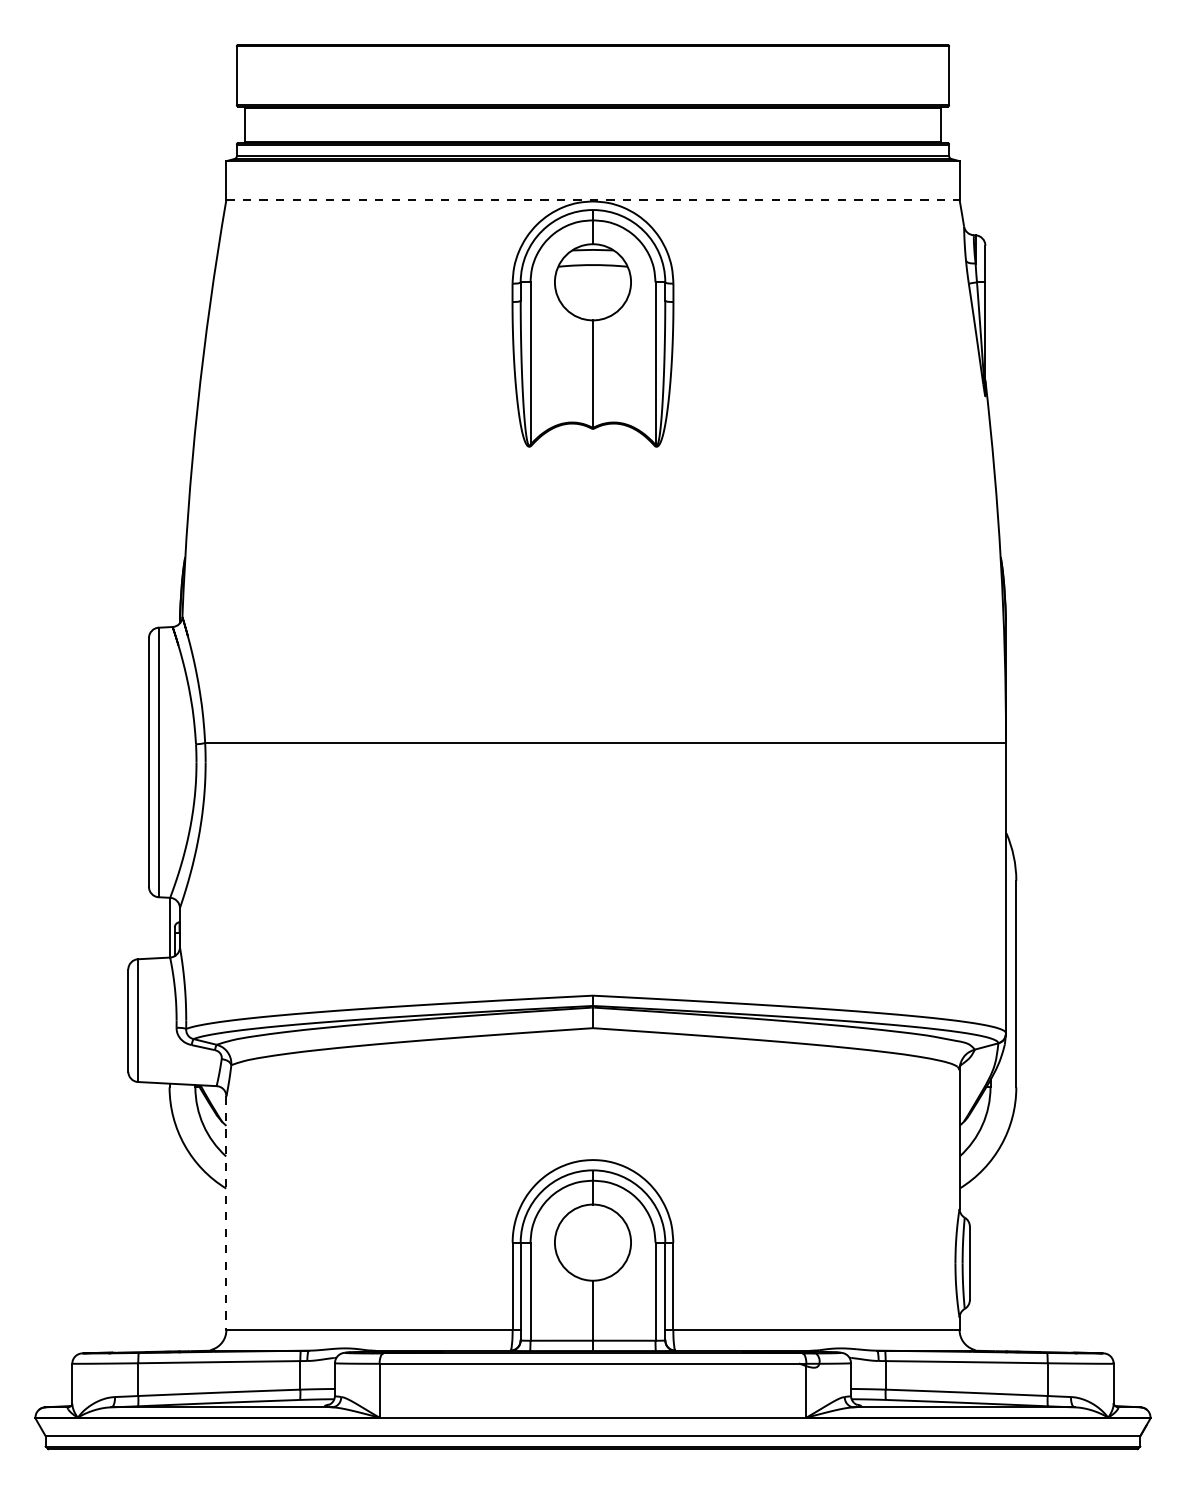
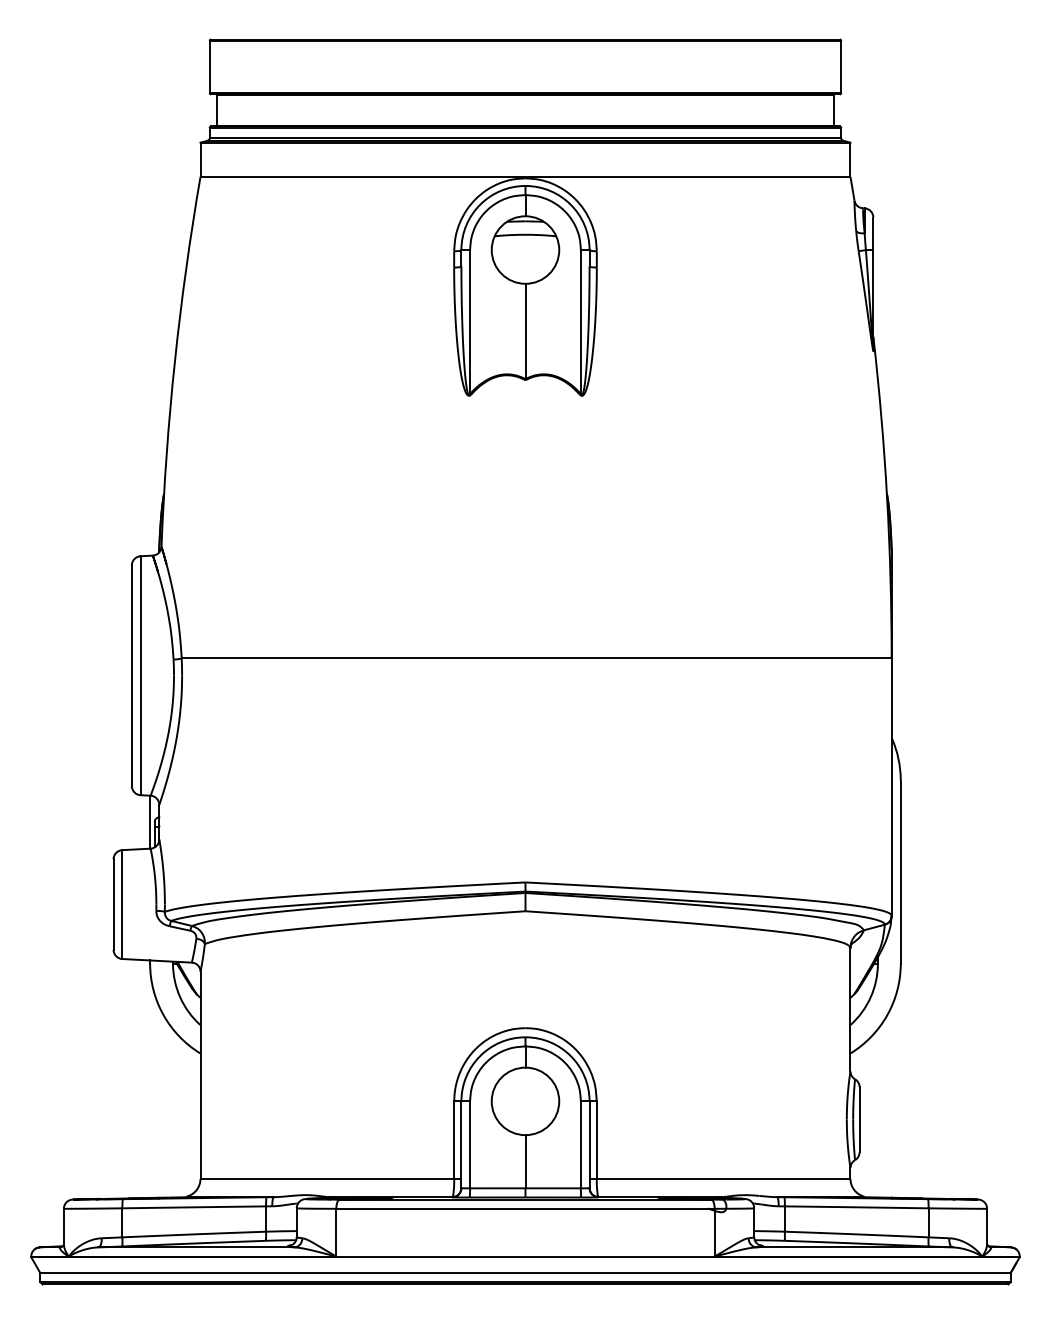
line: (593, 199) -> (525, 176), dashed -> solid
line: (226, 1213) -> (200, 1075), dashed -> solid

